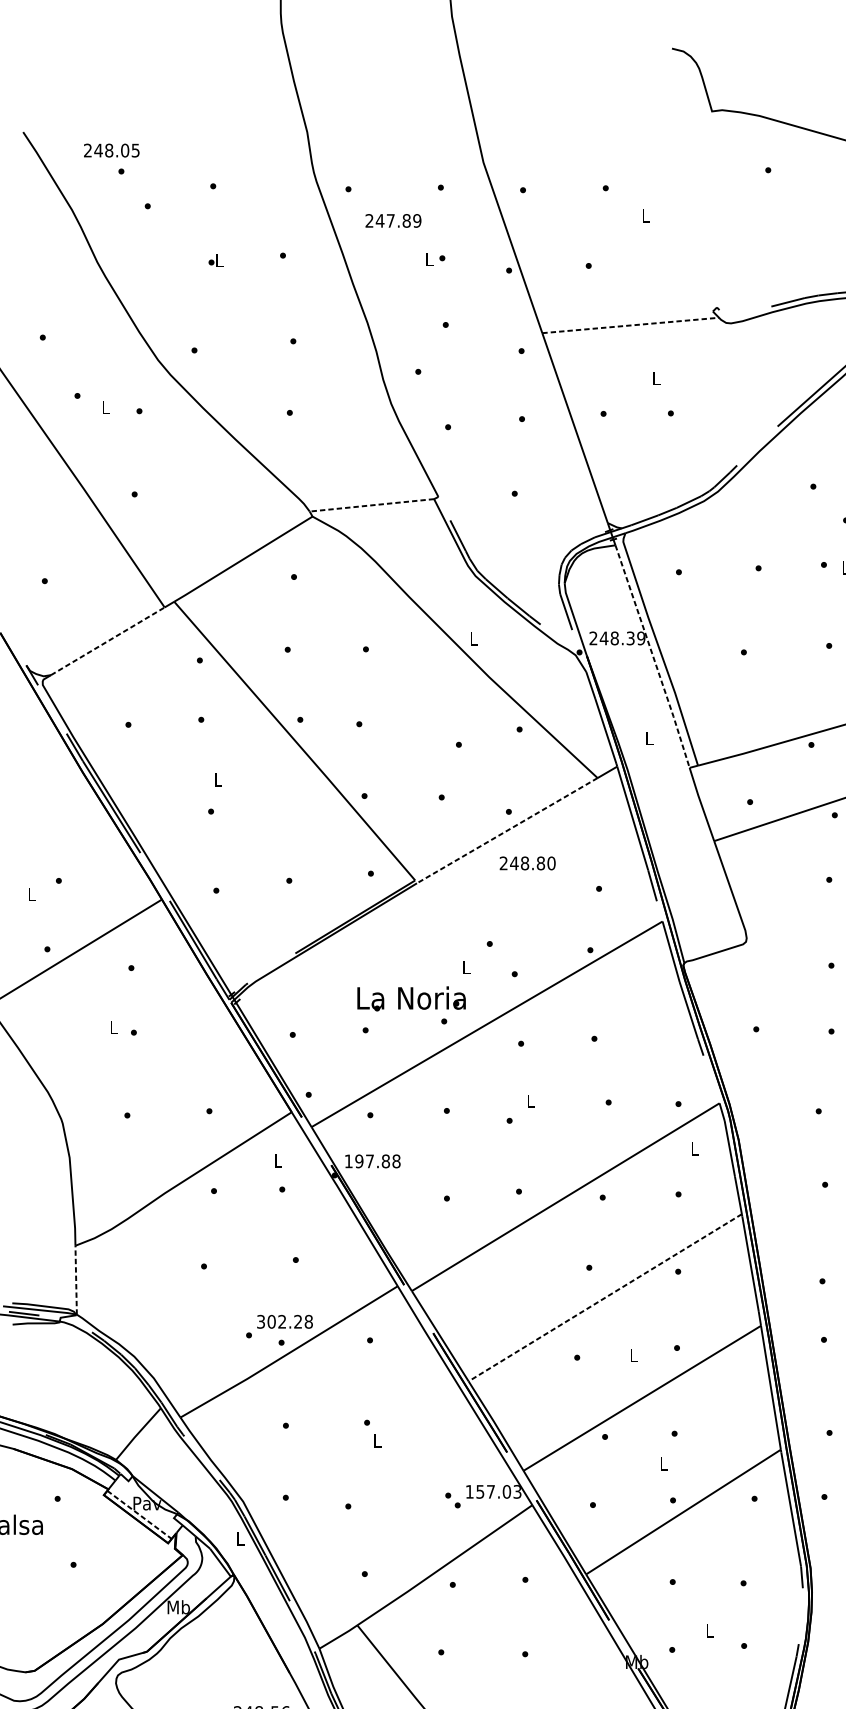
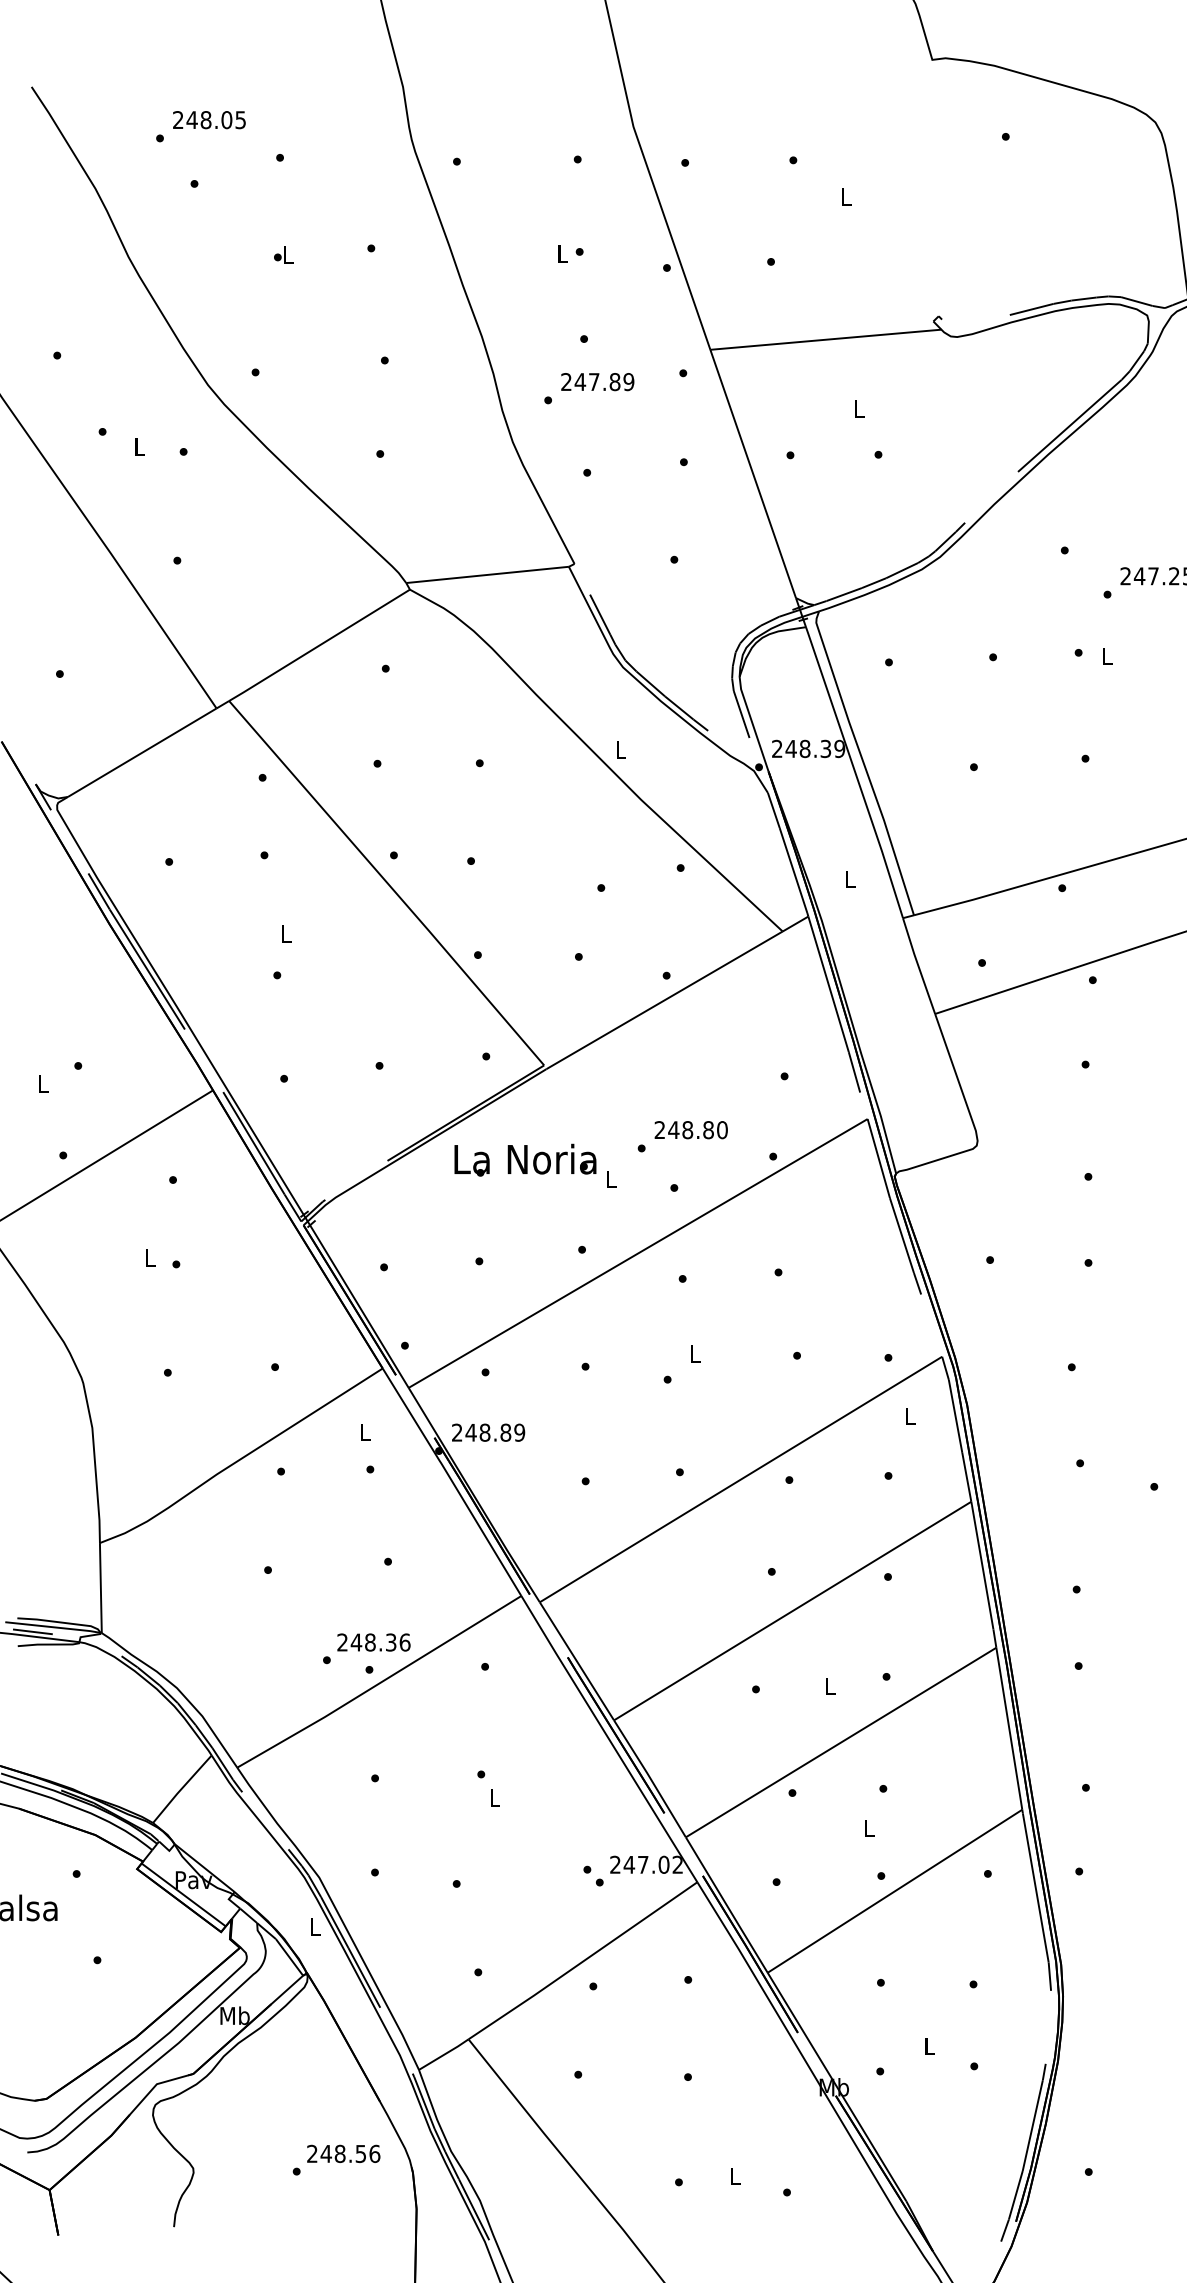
text: (111, 150) -> (209, 120), moved
text: (393, 221) -> (597, 382), moved
line: (630, 325) -> (825, 339), dashed -> solid
line: (371, 505) -> (487, 574), dashed -> solid
line: (108, 641) -> (142, 752), dashed -> solid
line: (653, 656) -> (855, 772), dashed -> solid
line: (506, 830) -> (663, 1000), dashed -> solid
text: (527, 863) -> (690, 1130), moved
text: (411, 998) -> (525, 1159), moved
text: (372, 1161) -> (488, 1432), 197.88 -> 248.89
line: (75, 1279) -> (100, 1587), dashed -> solid
line: (604, 1298) -> (791, 1611), dashed -> solid
text: (284, 1321) -> (373, 1642), 302.28 -> 248.36
text: (493, 1491) -> (646, 1864), 157.03 -> 247.02
line: (139, 1514) -> (183, 1894), dashed -> solid

